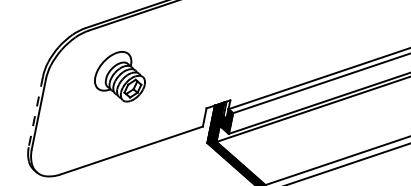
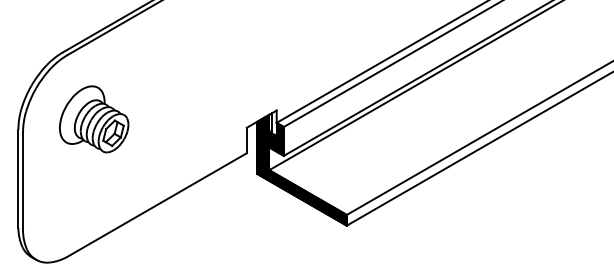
part: (121, 76) -> (94, 119), moved
line: (35, 112) -> (18, 179), dashed -> solid

